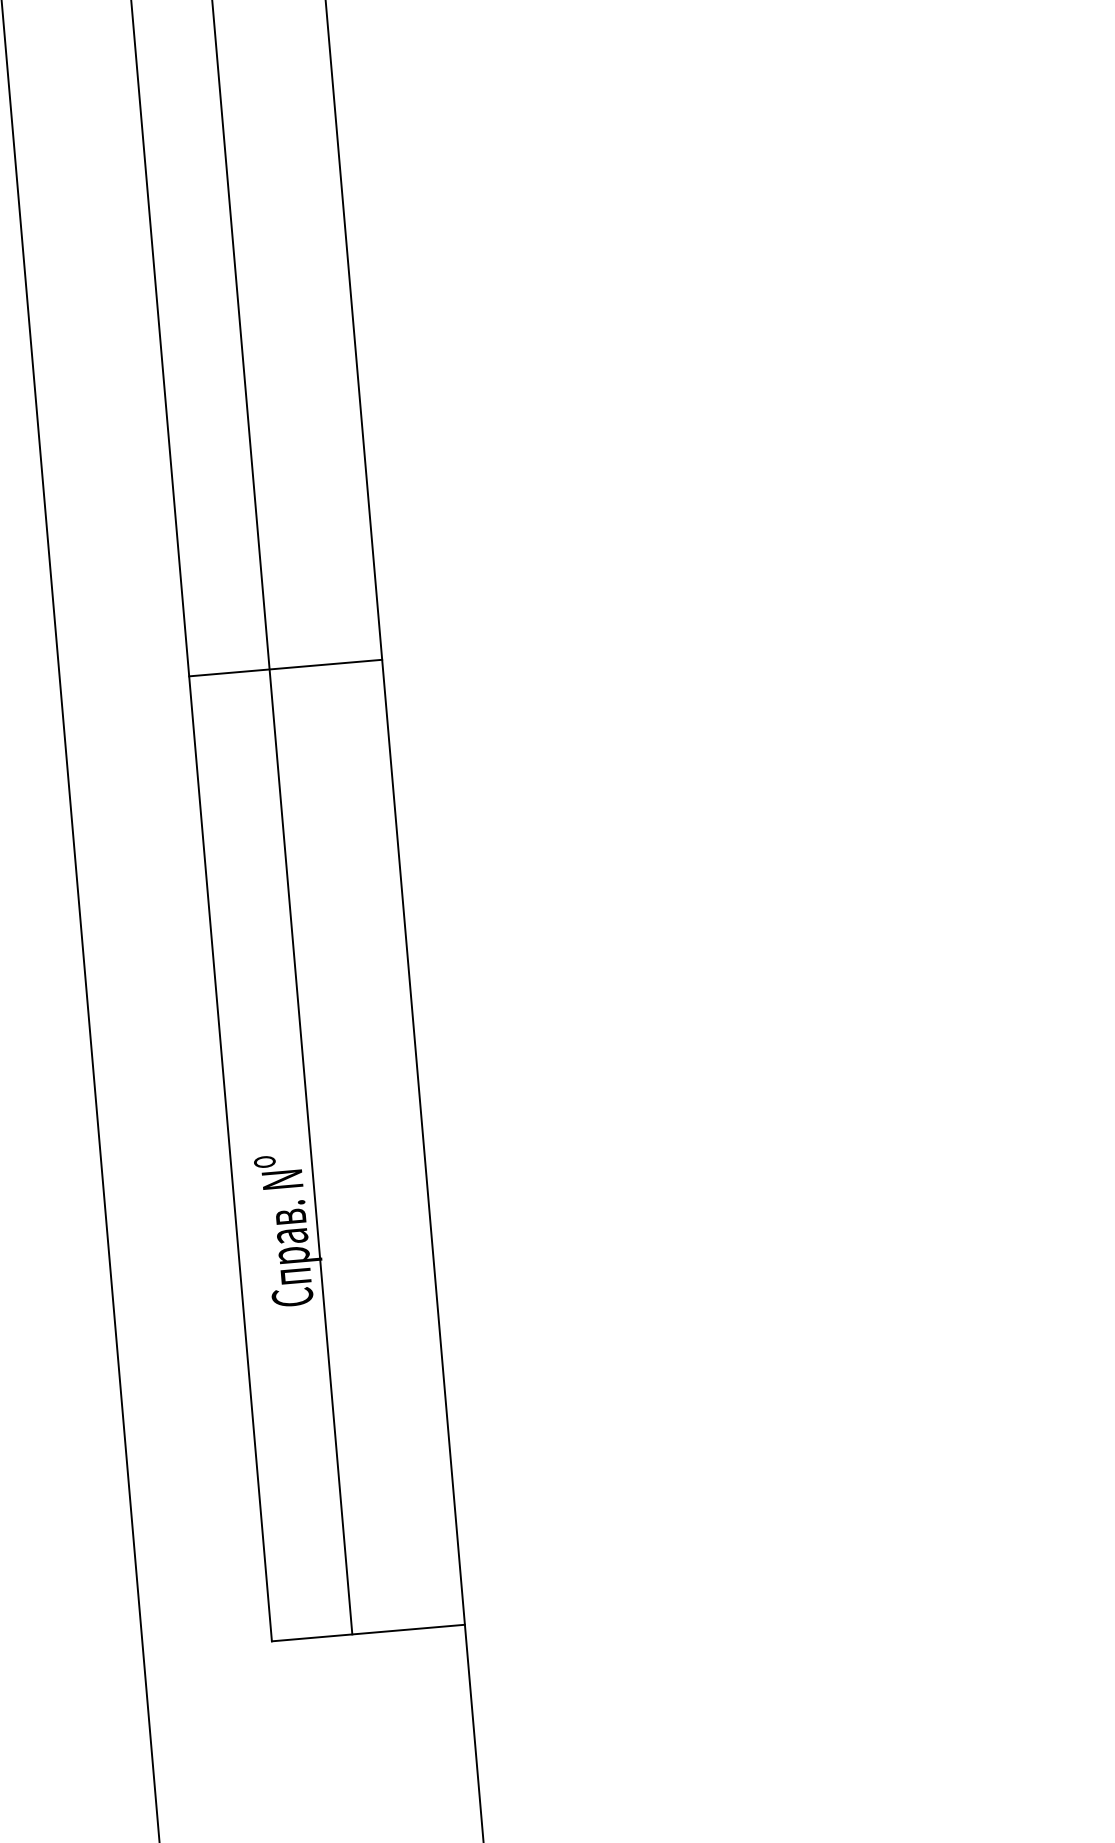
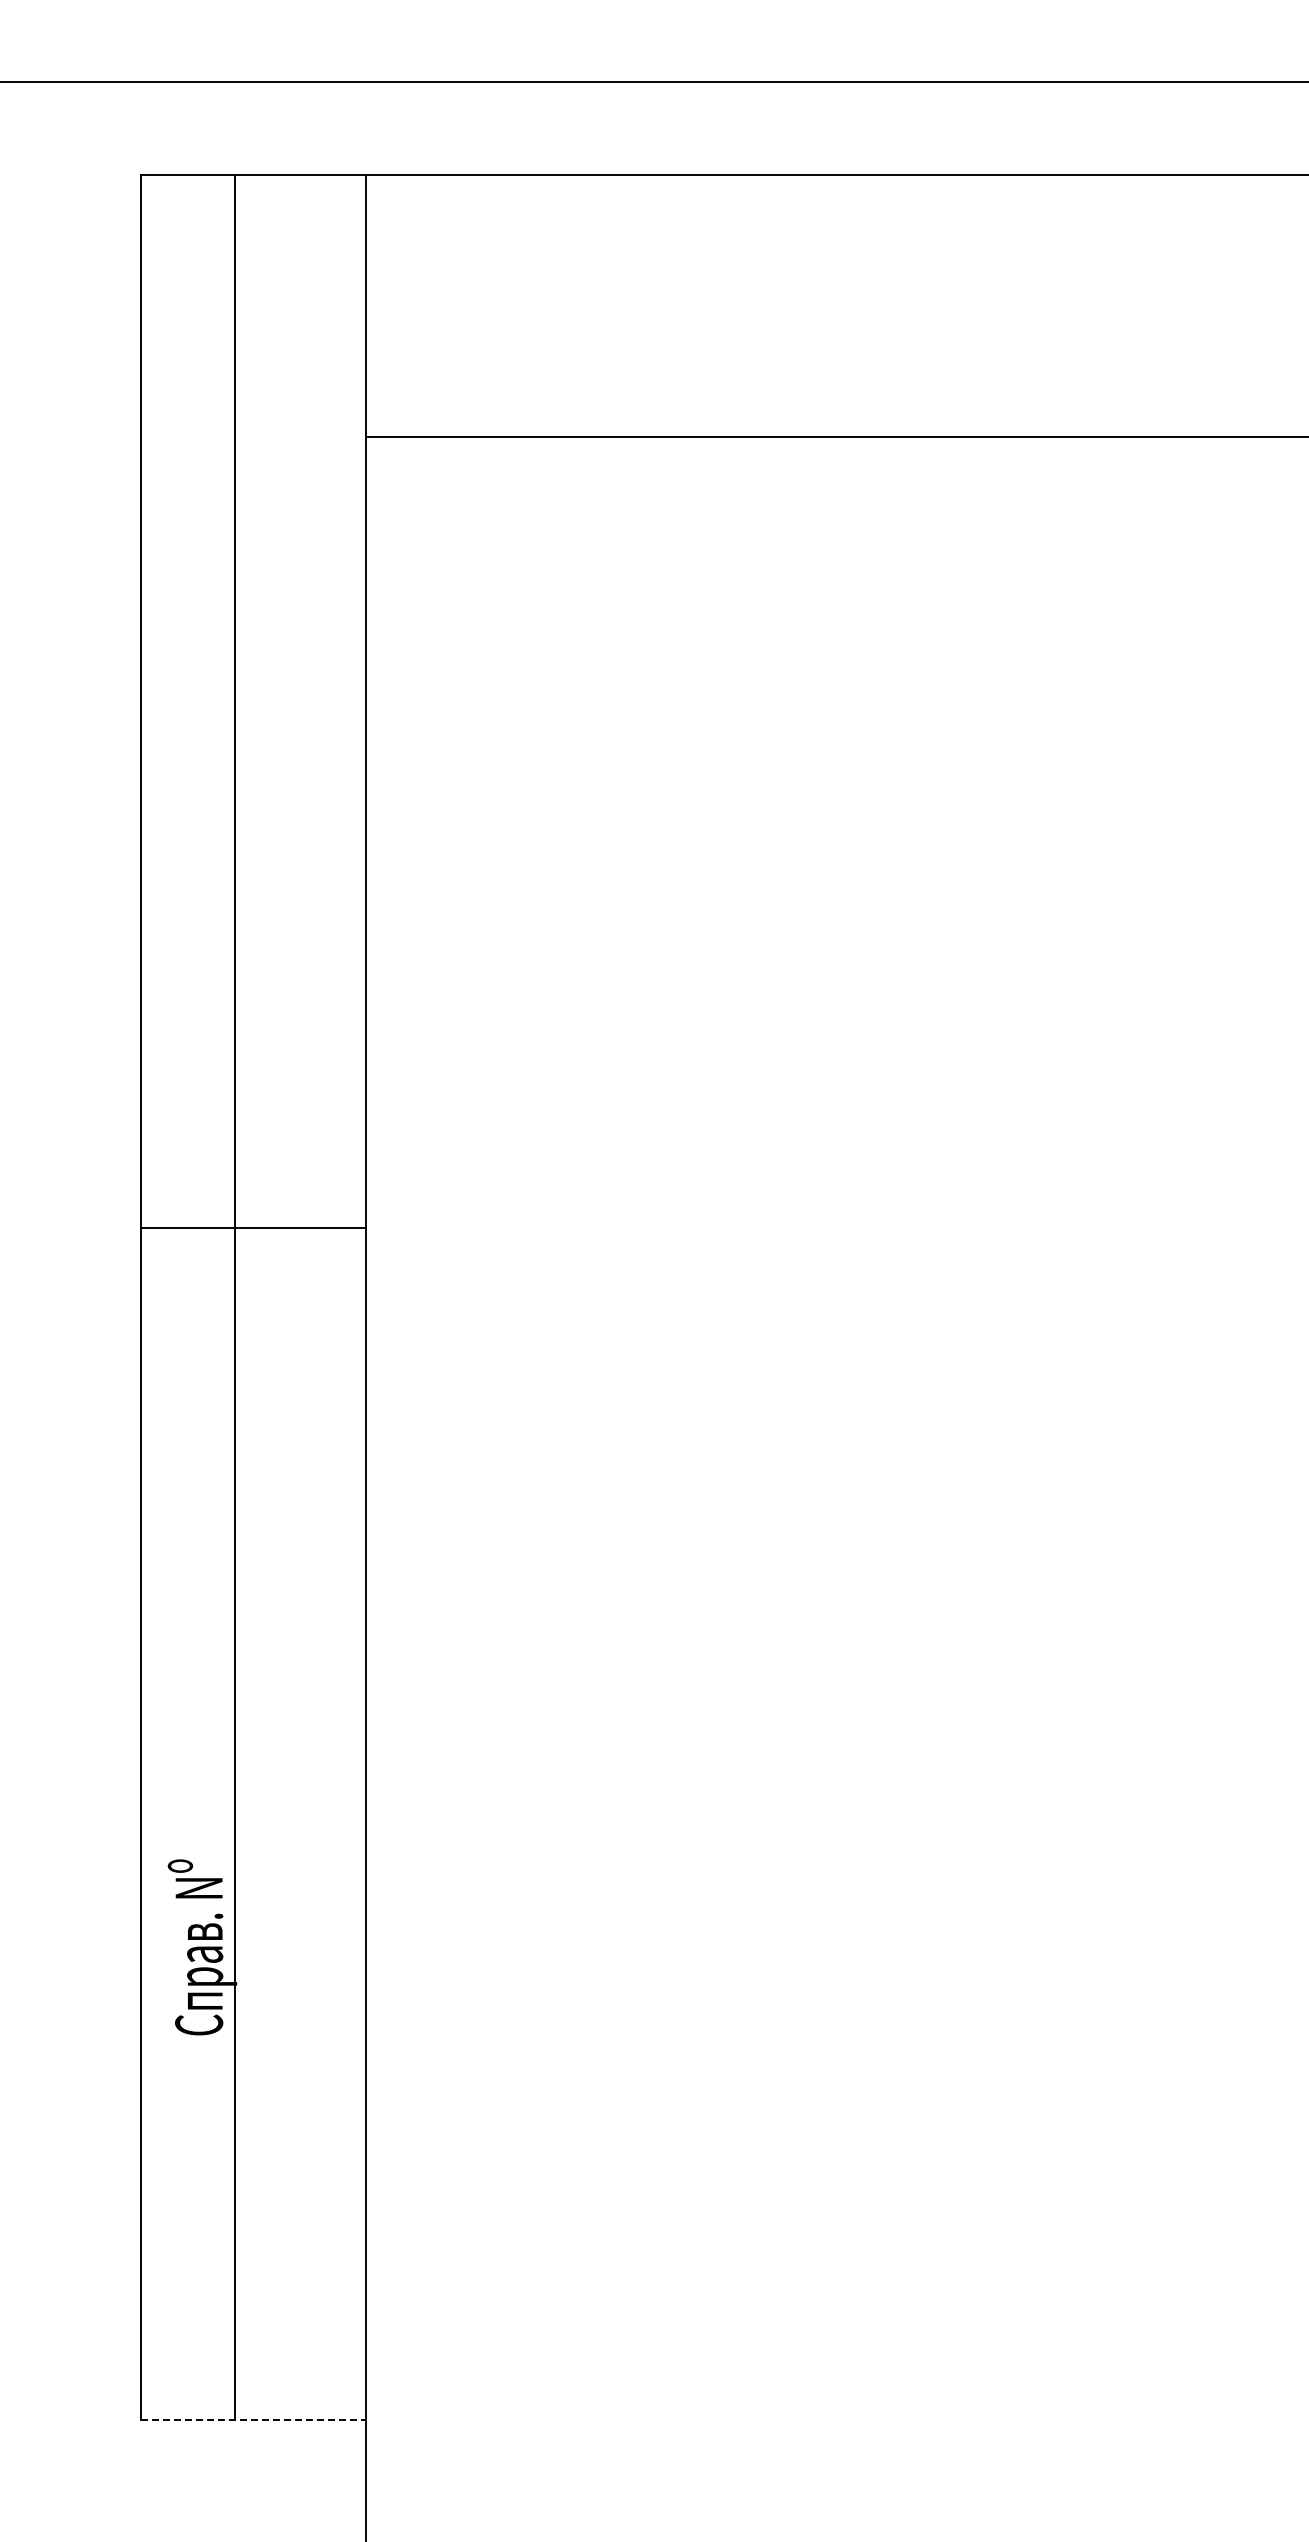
line: (285, 667) -> (253, 1227), moved
line: (368, 1633) -> (253, 2420), solid -> dashed

